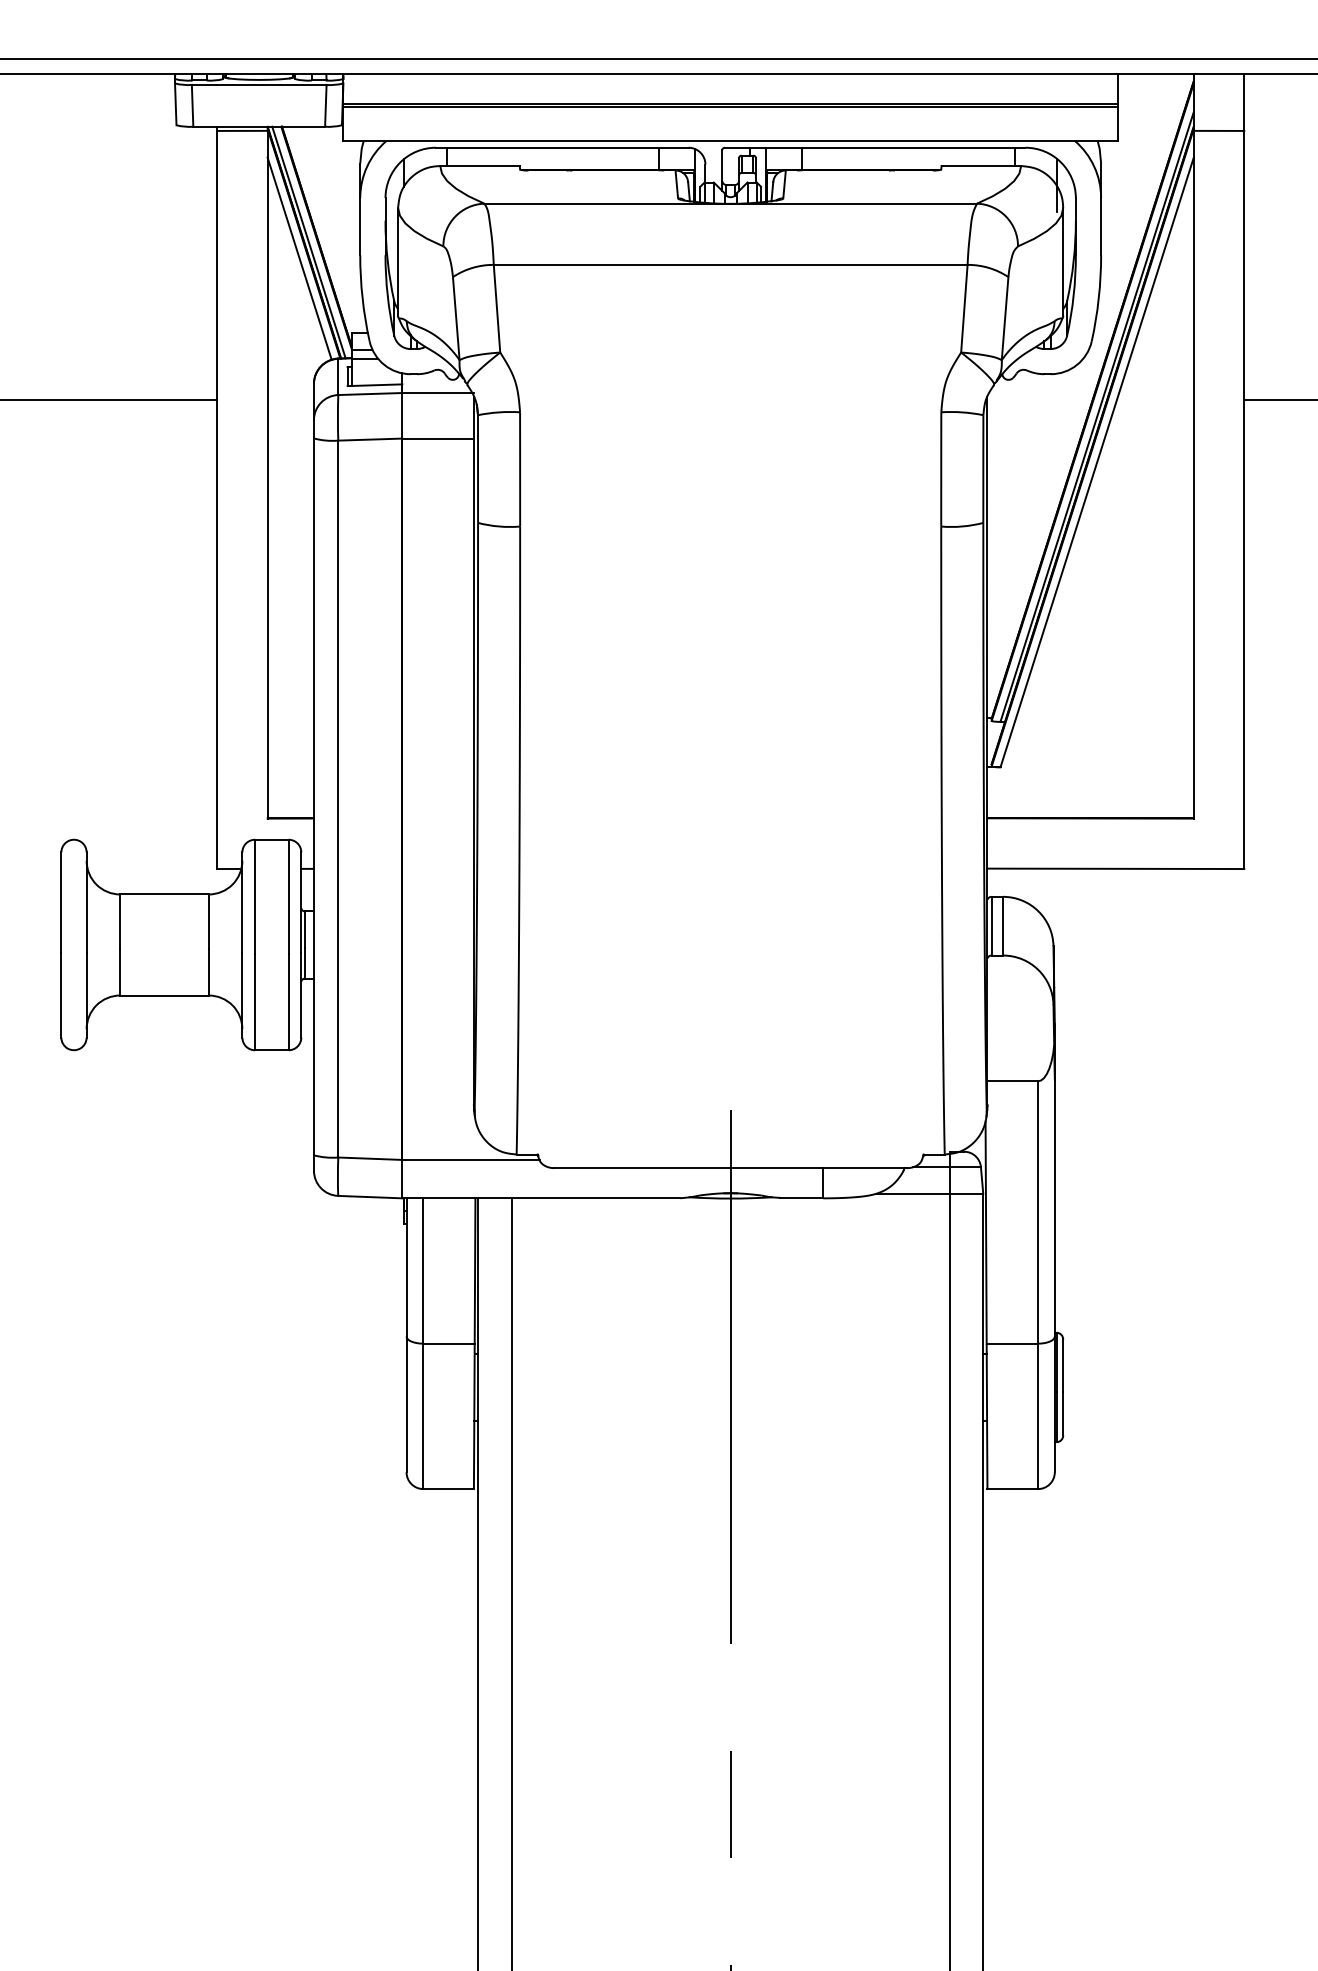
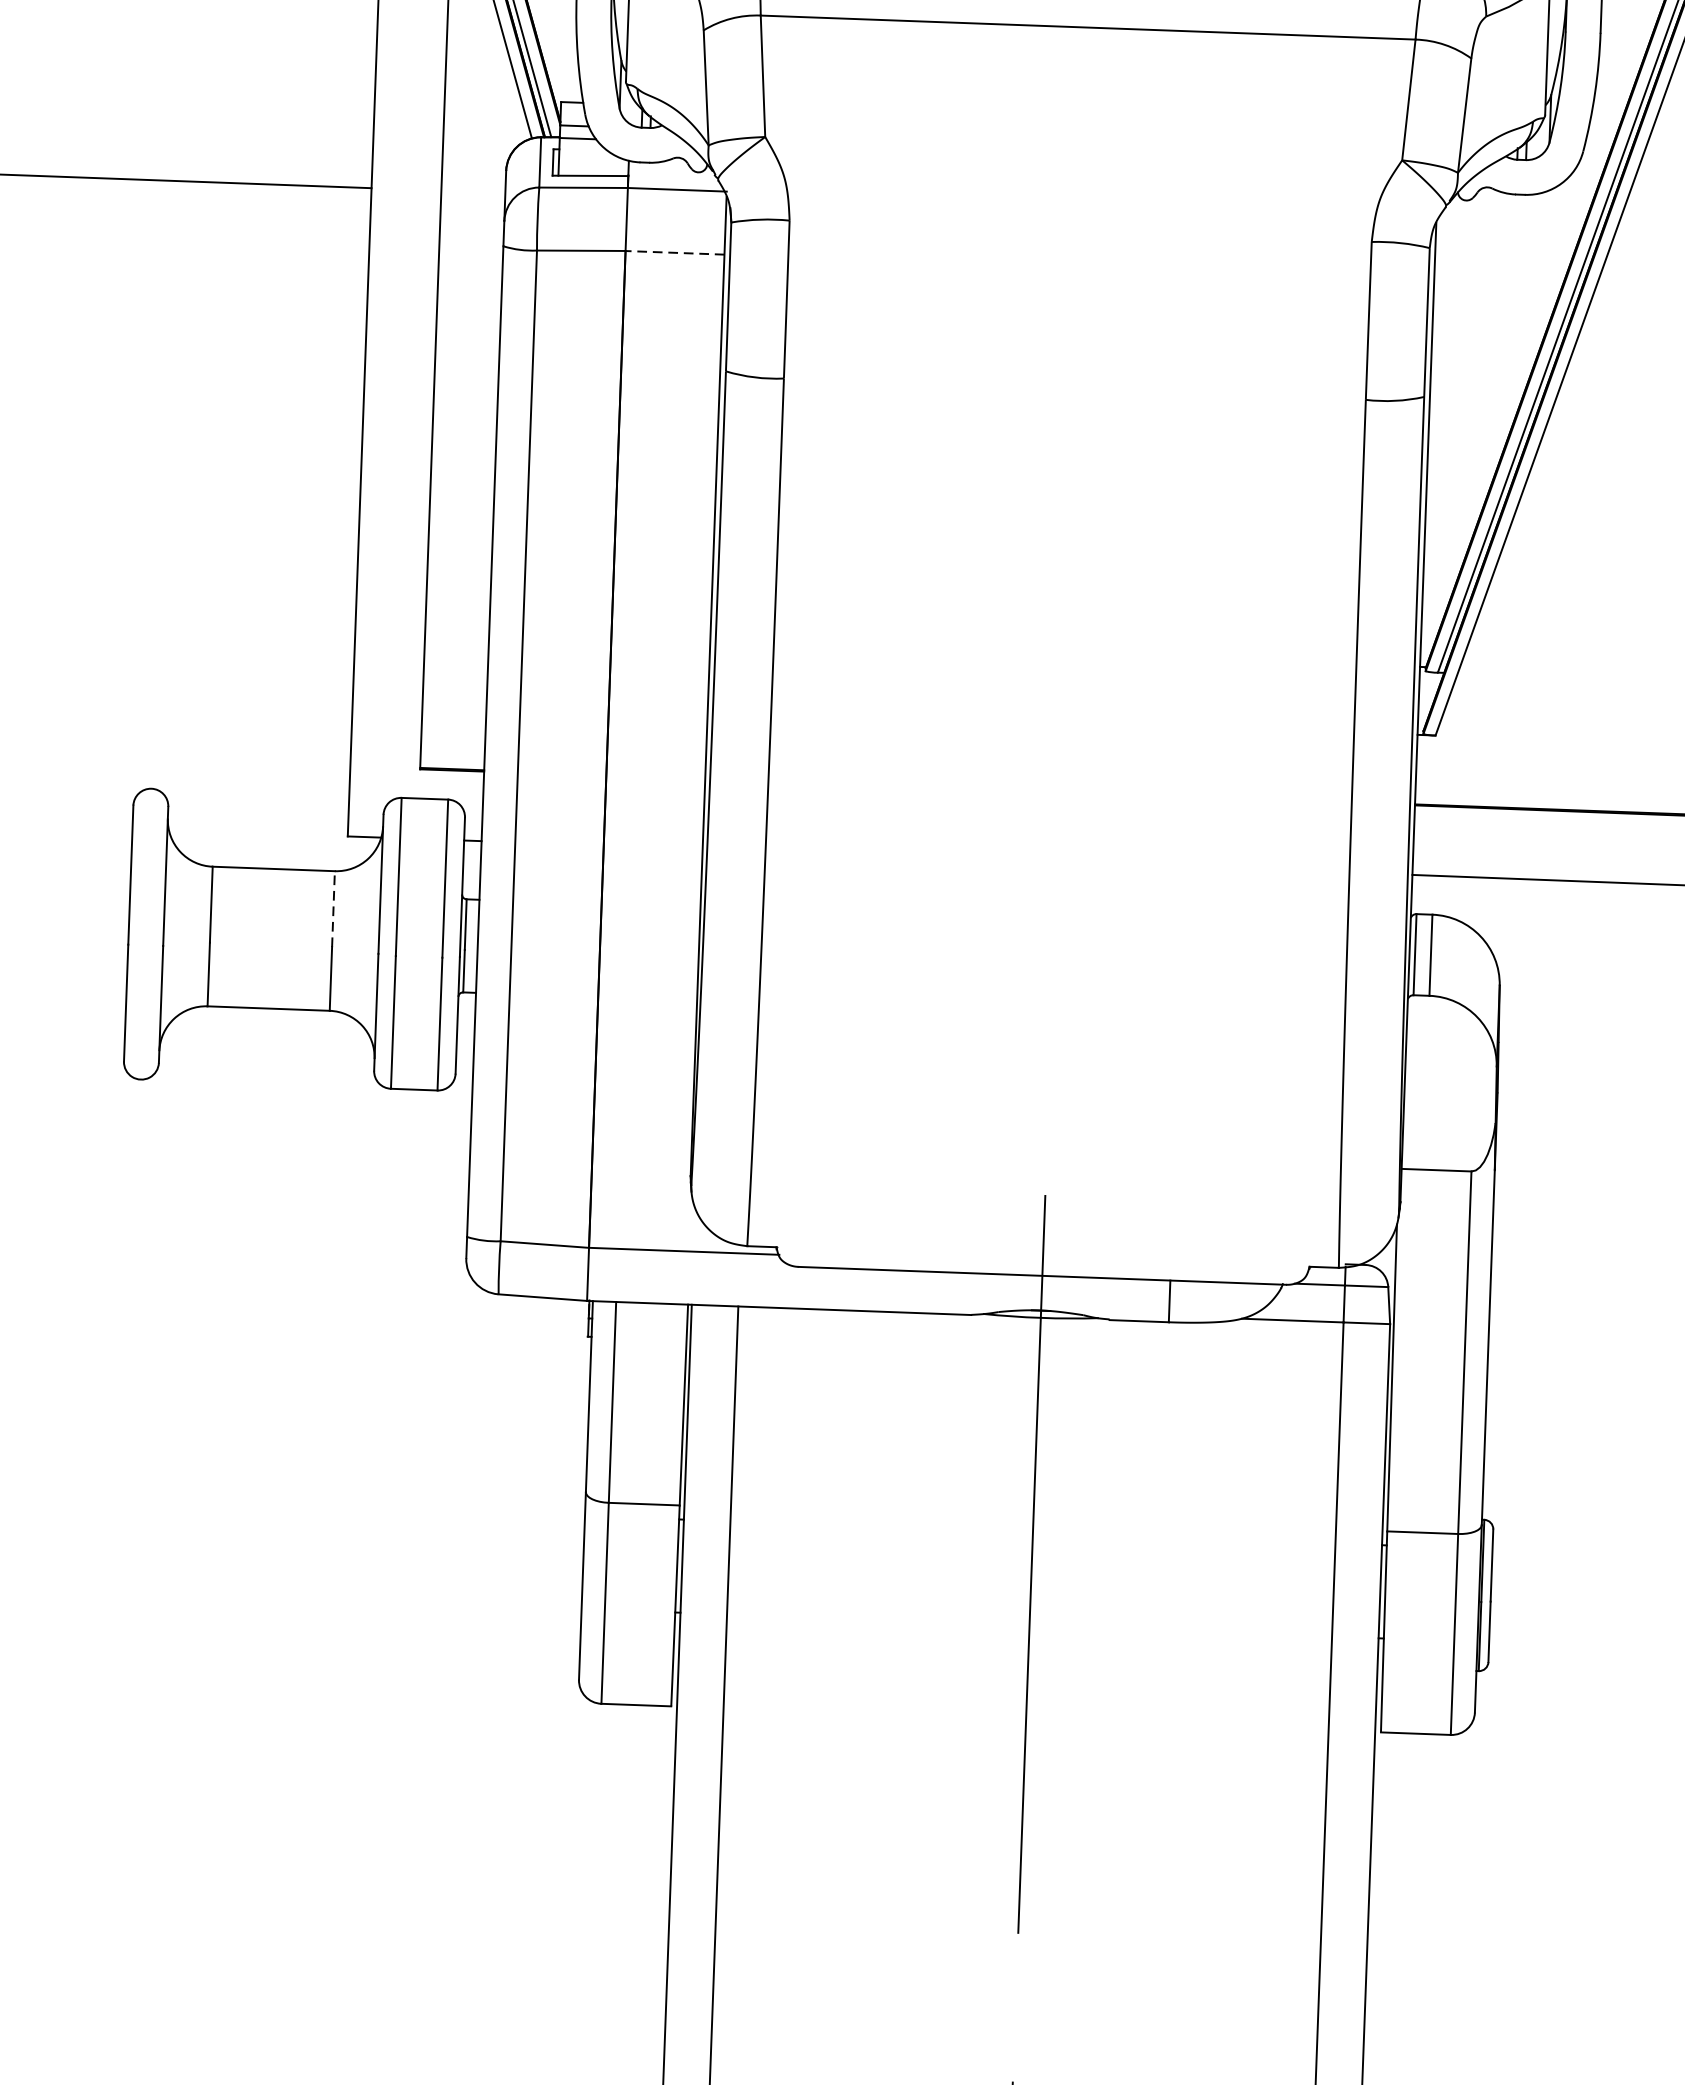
line: (438, 438) -> (675, 252), solid -> dashed
line: (208, 921) -> (333, 908), solid -> dashed

